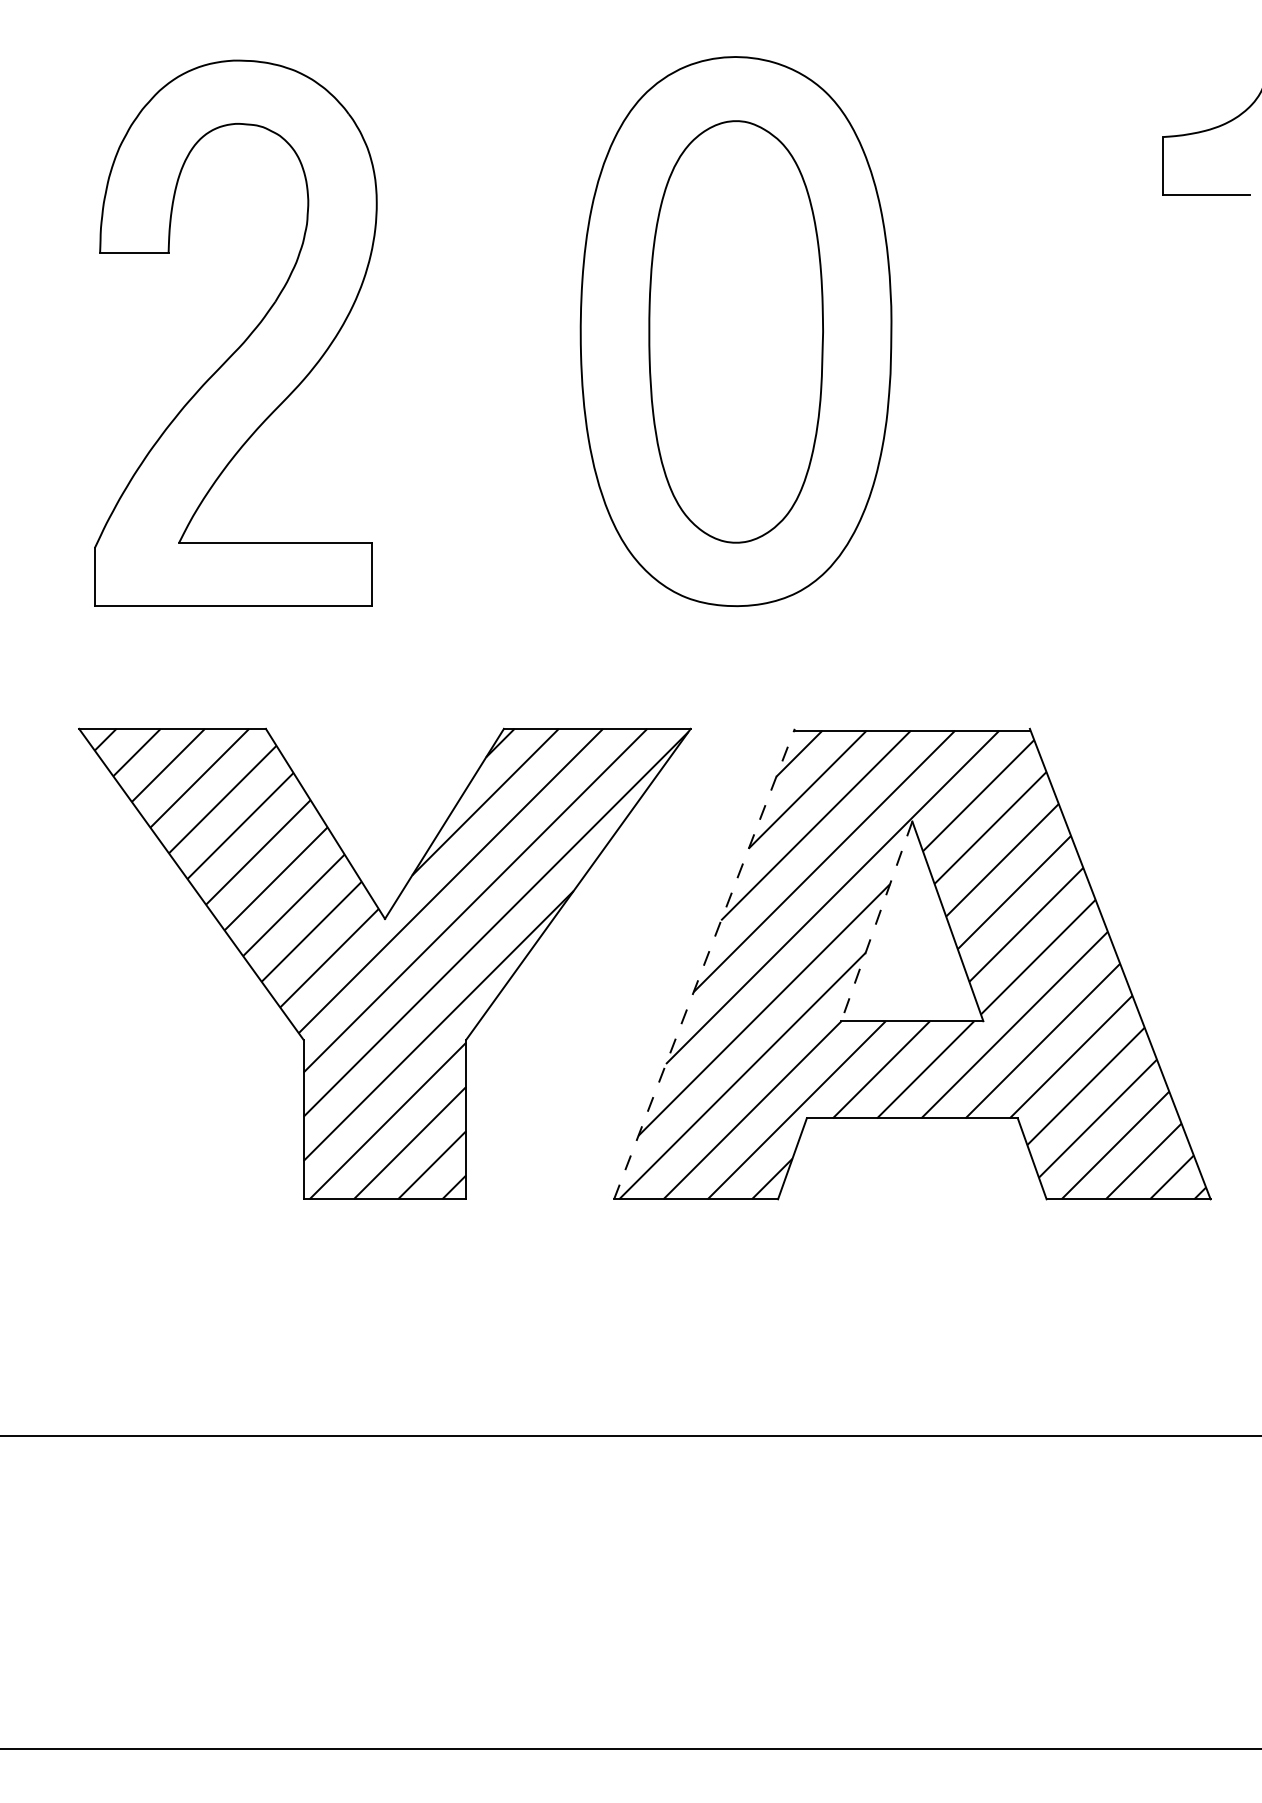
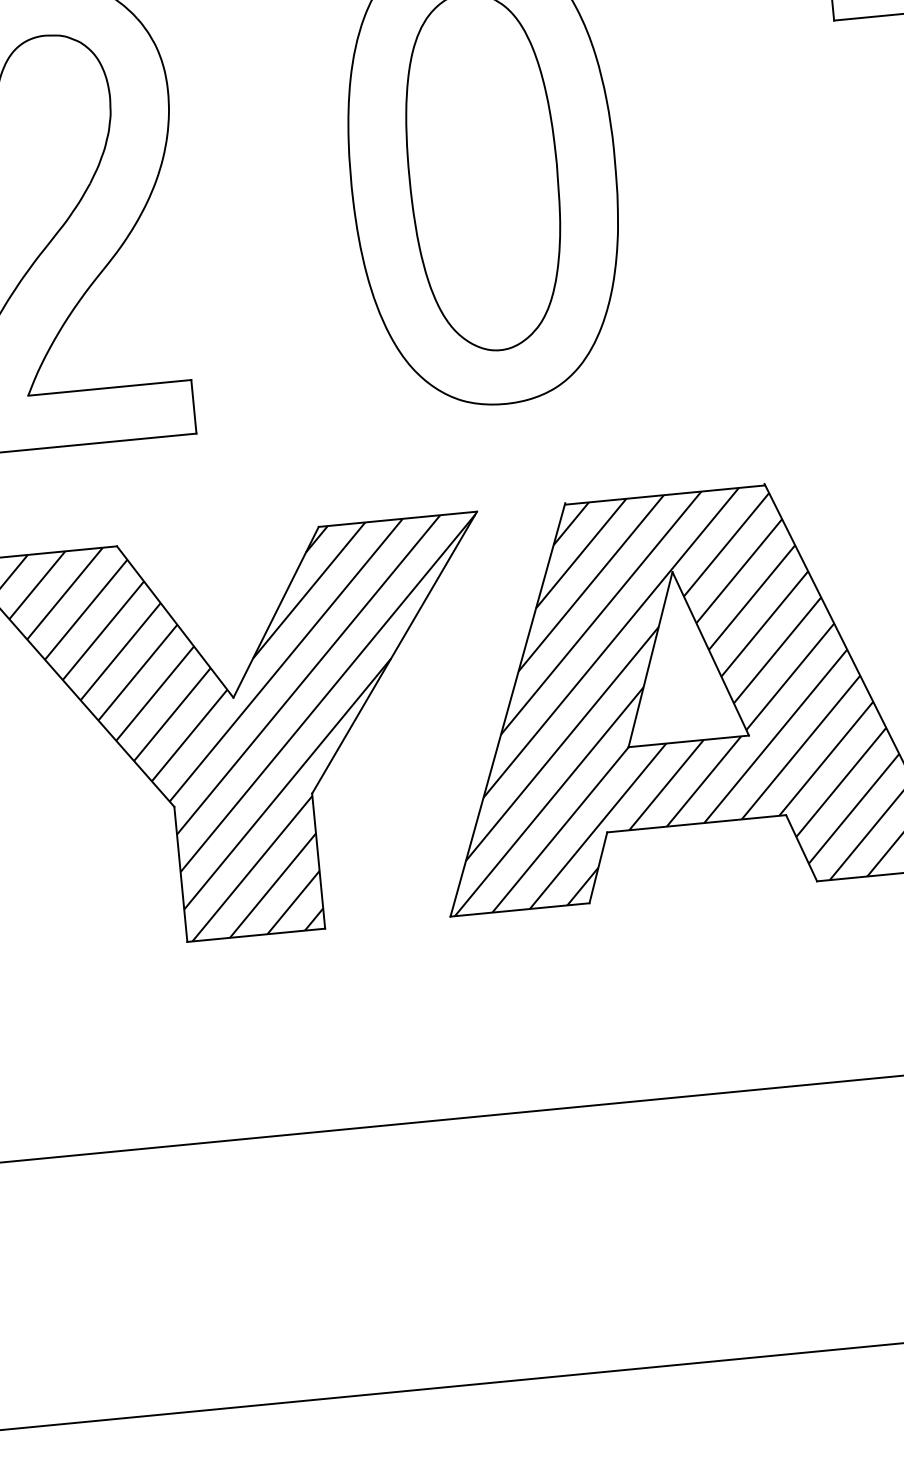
line: (876, 921) -> (650, 659), dashed -> solid
line: (704, 964) -> (507, 710), dashed -> solid

